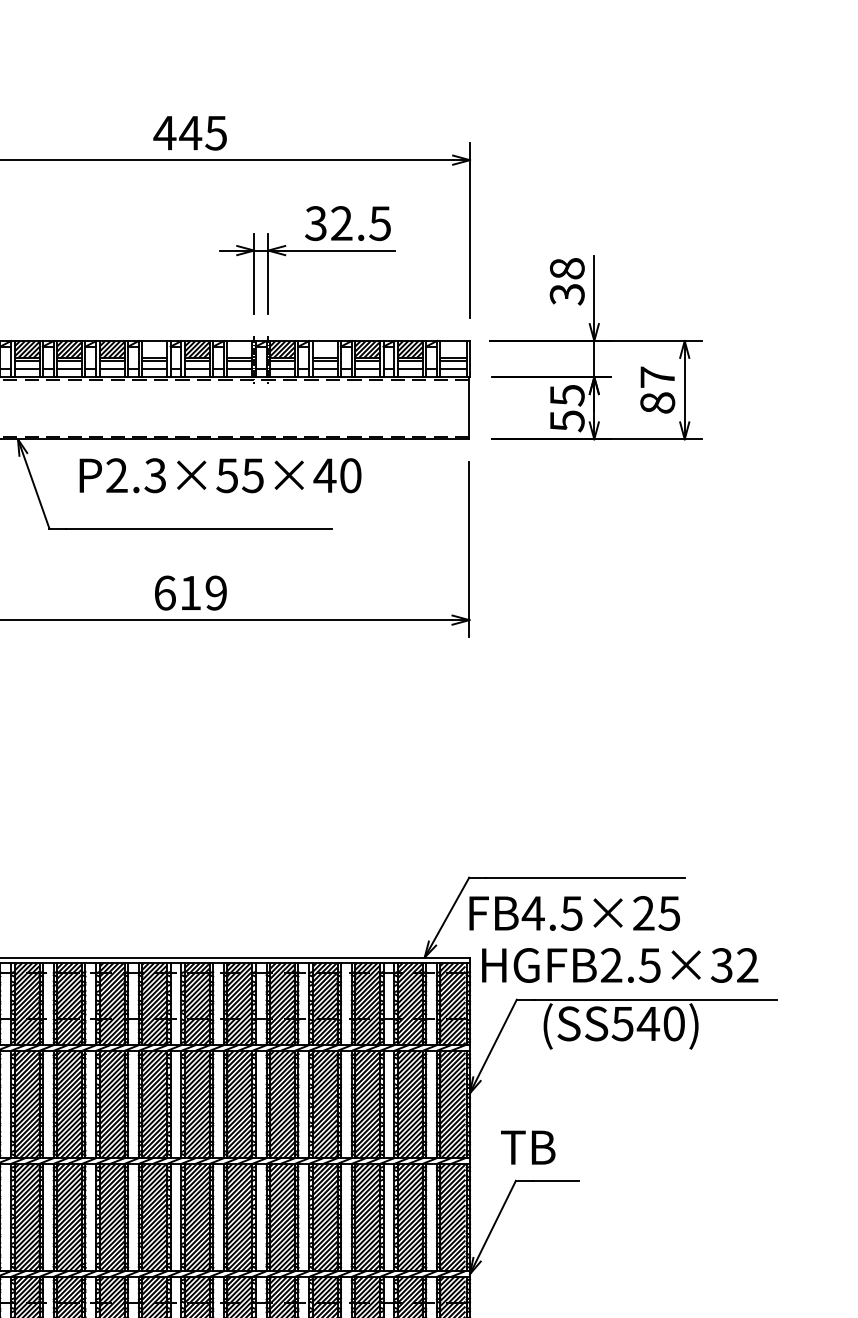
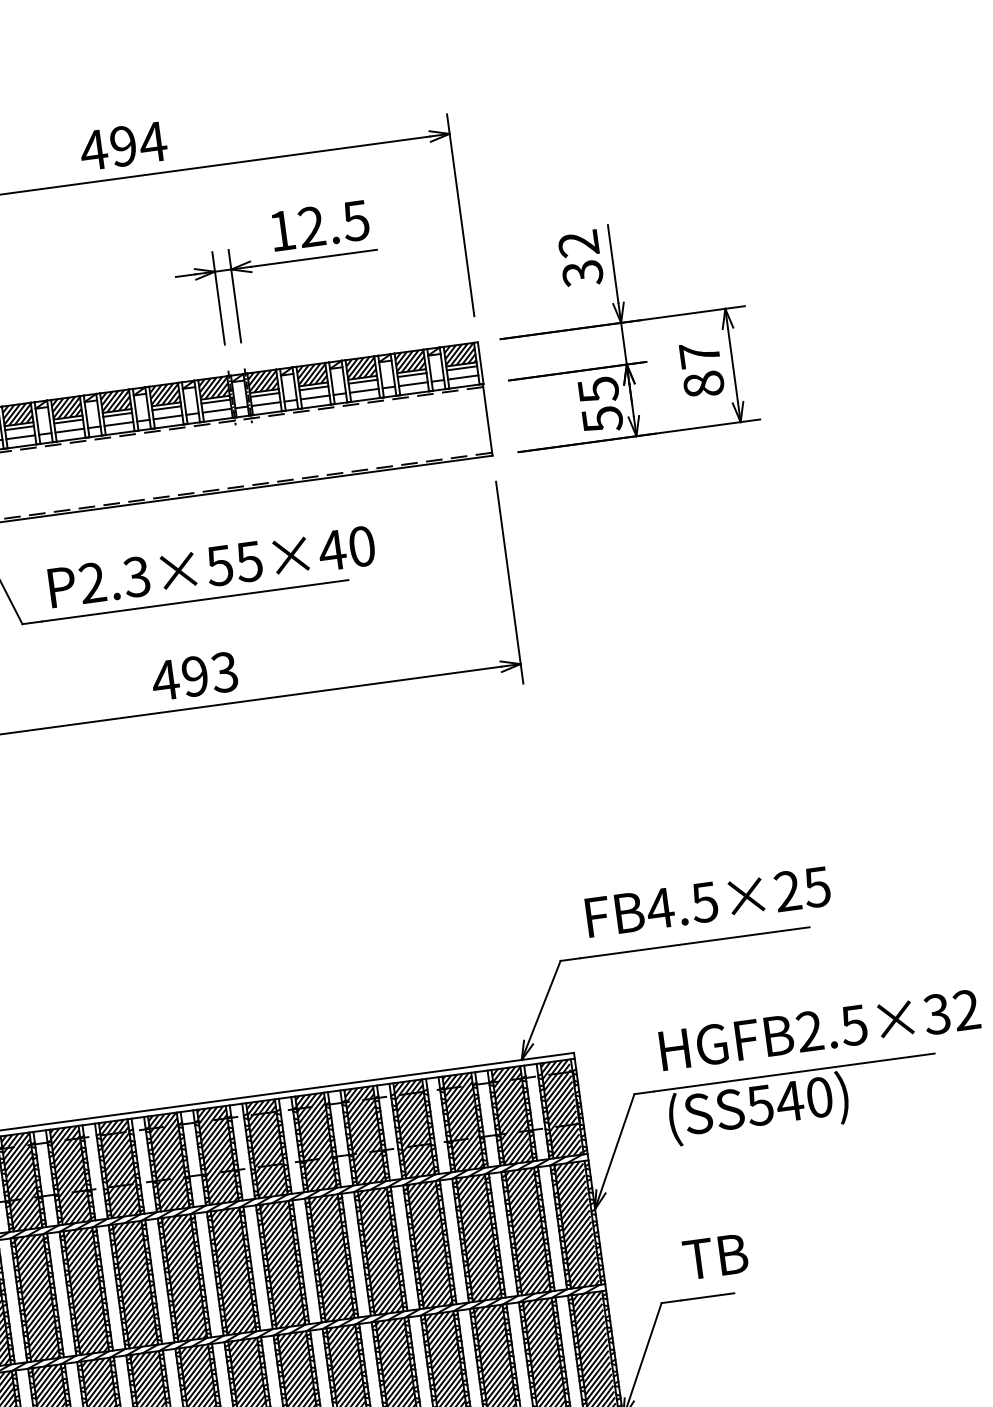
text: (203, 132) -> (138, 143), 445 -> 494
text: (315, 223) -> (281, 230), 32.5 -> 12.5
text: (566, 268) -> (577, 243), 38 -> 32
hatch: (154, 349) -> (115, 401), added
hatch: (239, 349) -> (213, 388), added
hatch: (324, 349) -> (311, 374), added
hatch: (453, 349) -> (460, 354), added
text: (220, 475) -> (211, 566), moved
text: (189, 592) -> (193, 675), 619 -> 493
text: (574, 913) -> (707, 902), moved
text: (620, 965) -> (820, 1030), moved
text: (528, 1147) -> (715, 1256), moved

